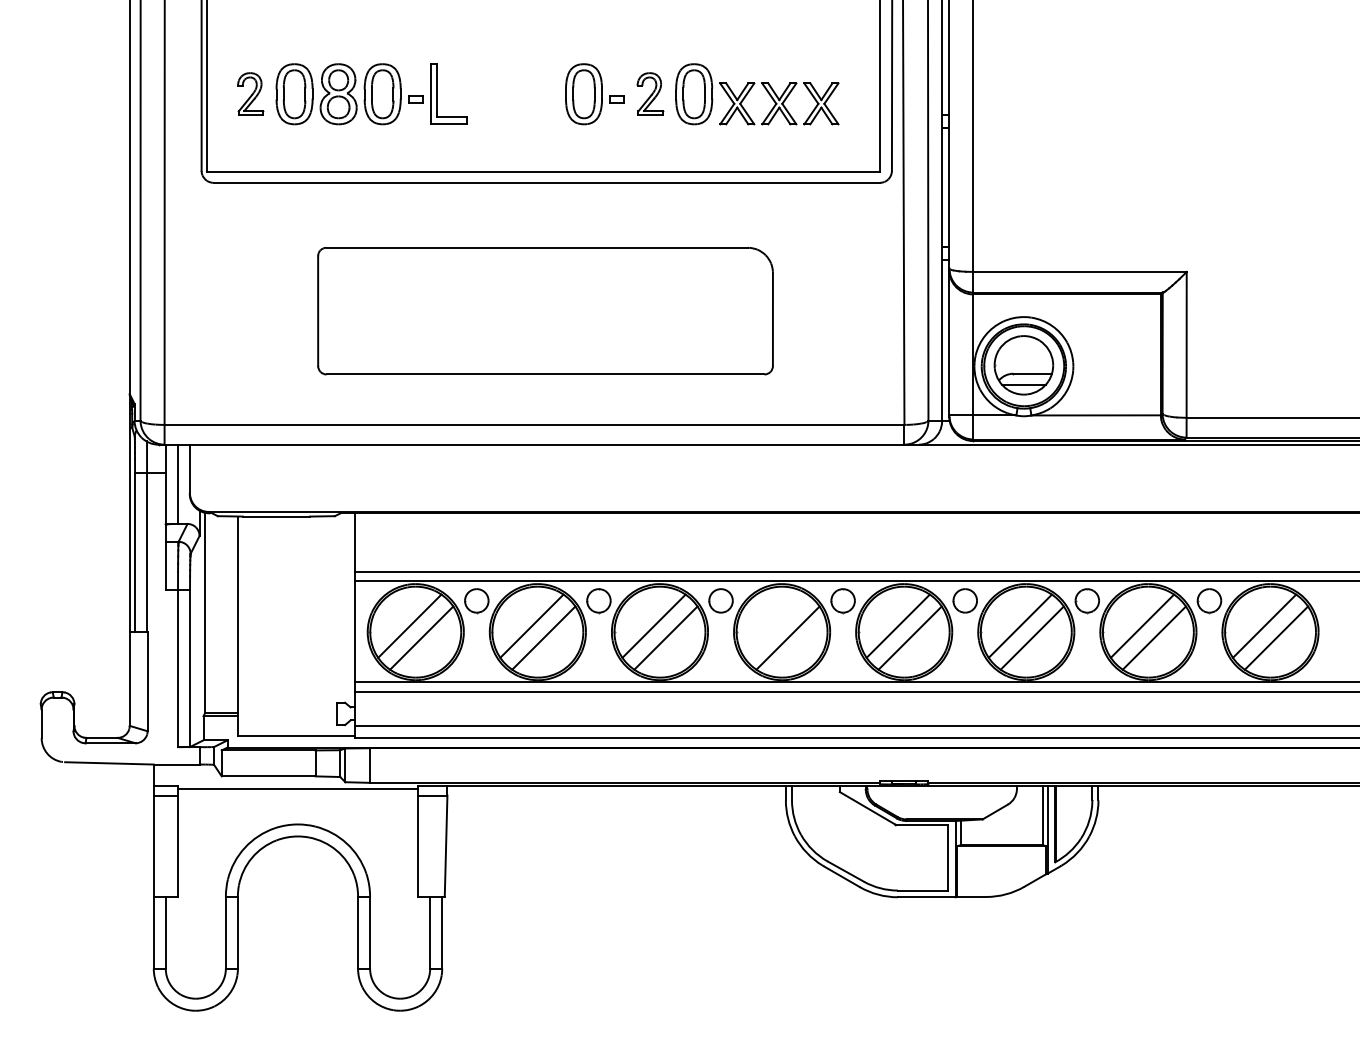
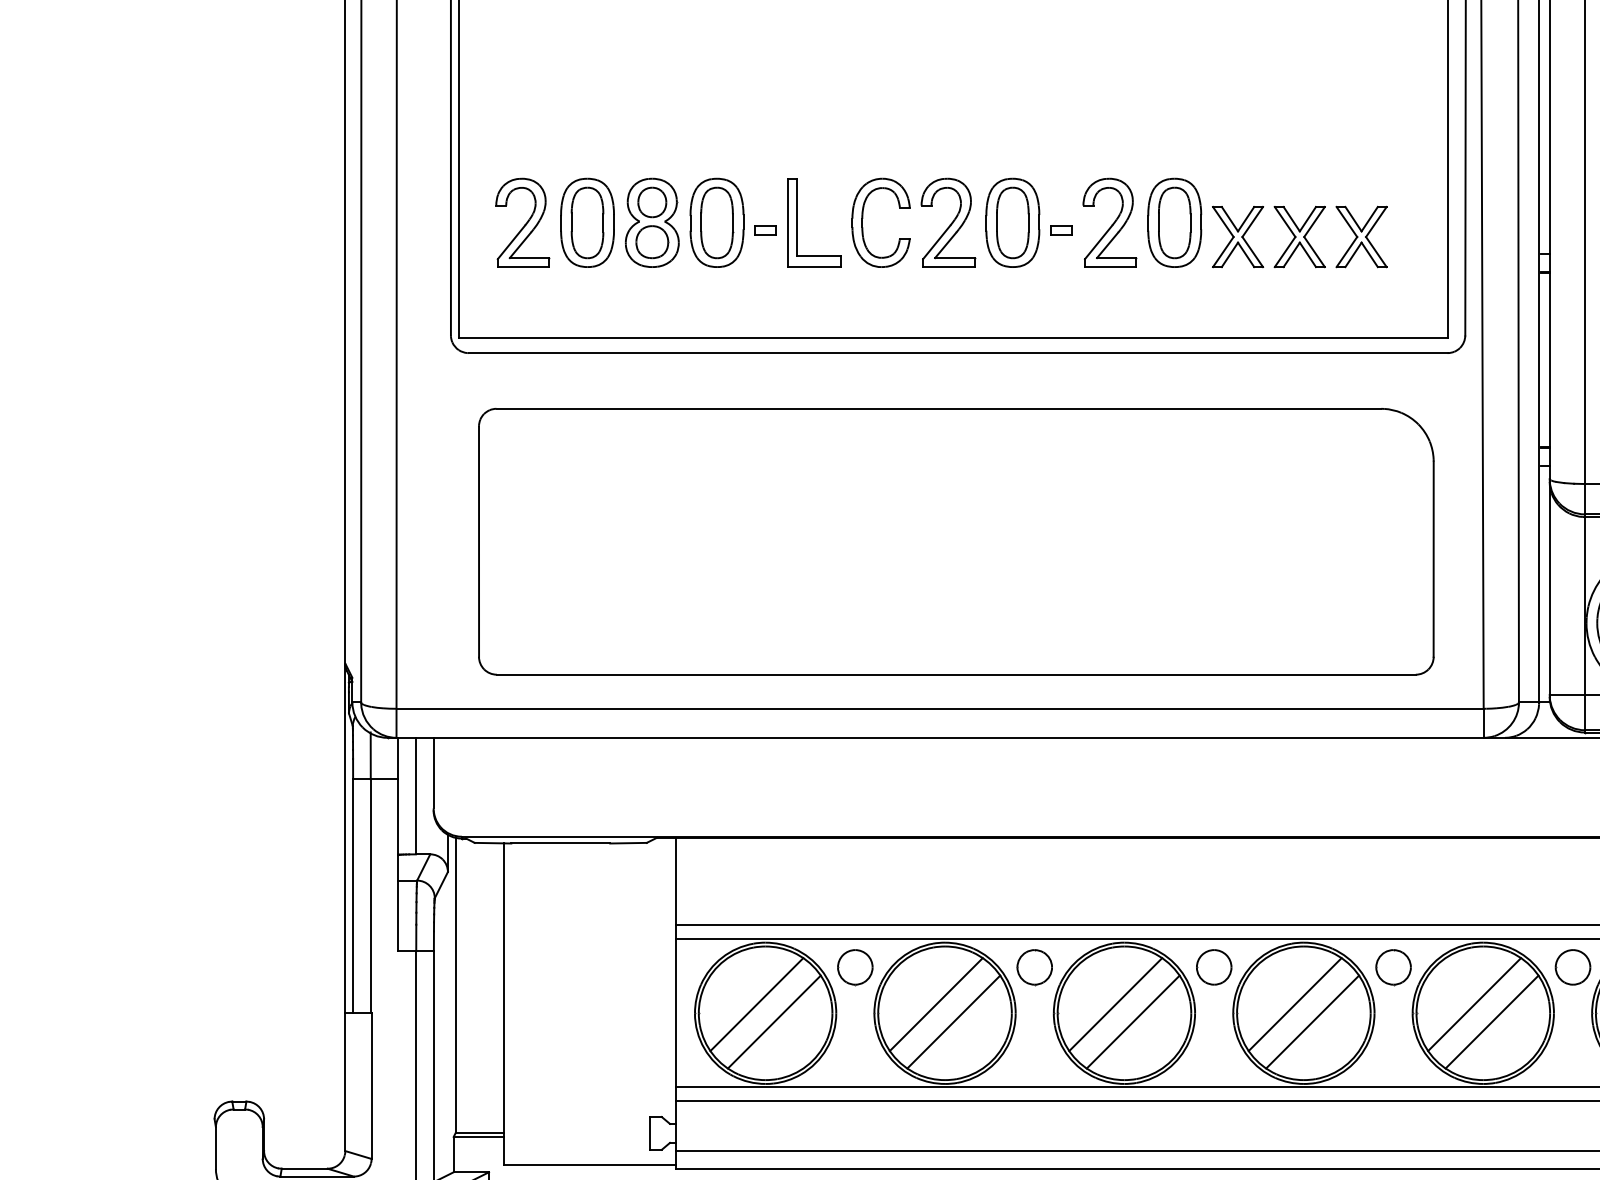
part: (514, 84) -> (910, 208), added
part: (250, 93) -> (522, 221), size x1.43
part: (650, 93) -> (1110, 221), size x1.43
part: (545, 310) -> (956, 540), size x1.43
line: (775, 625) -> (1294, 1003), added

